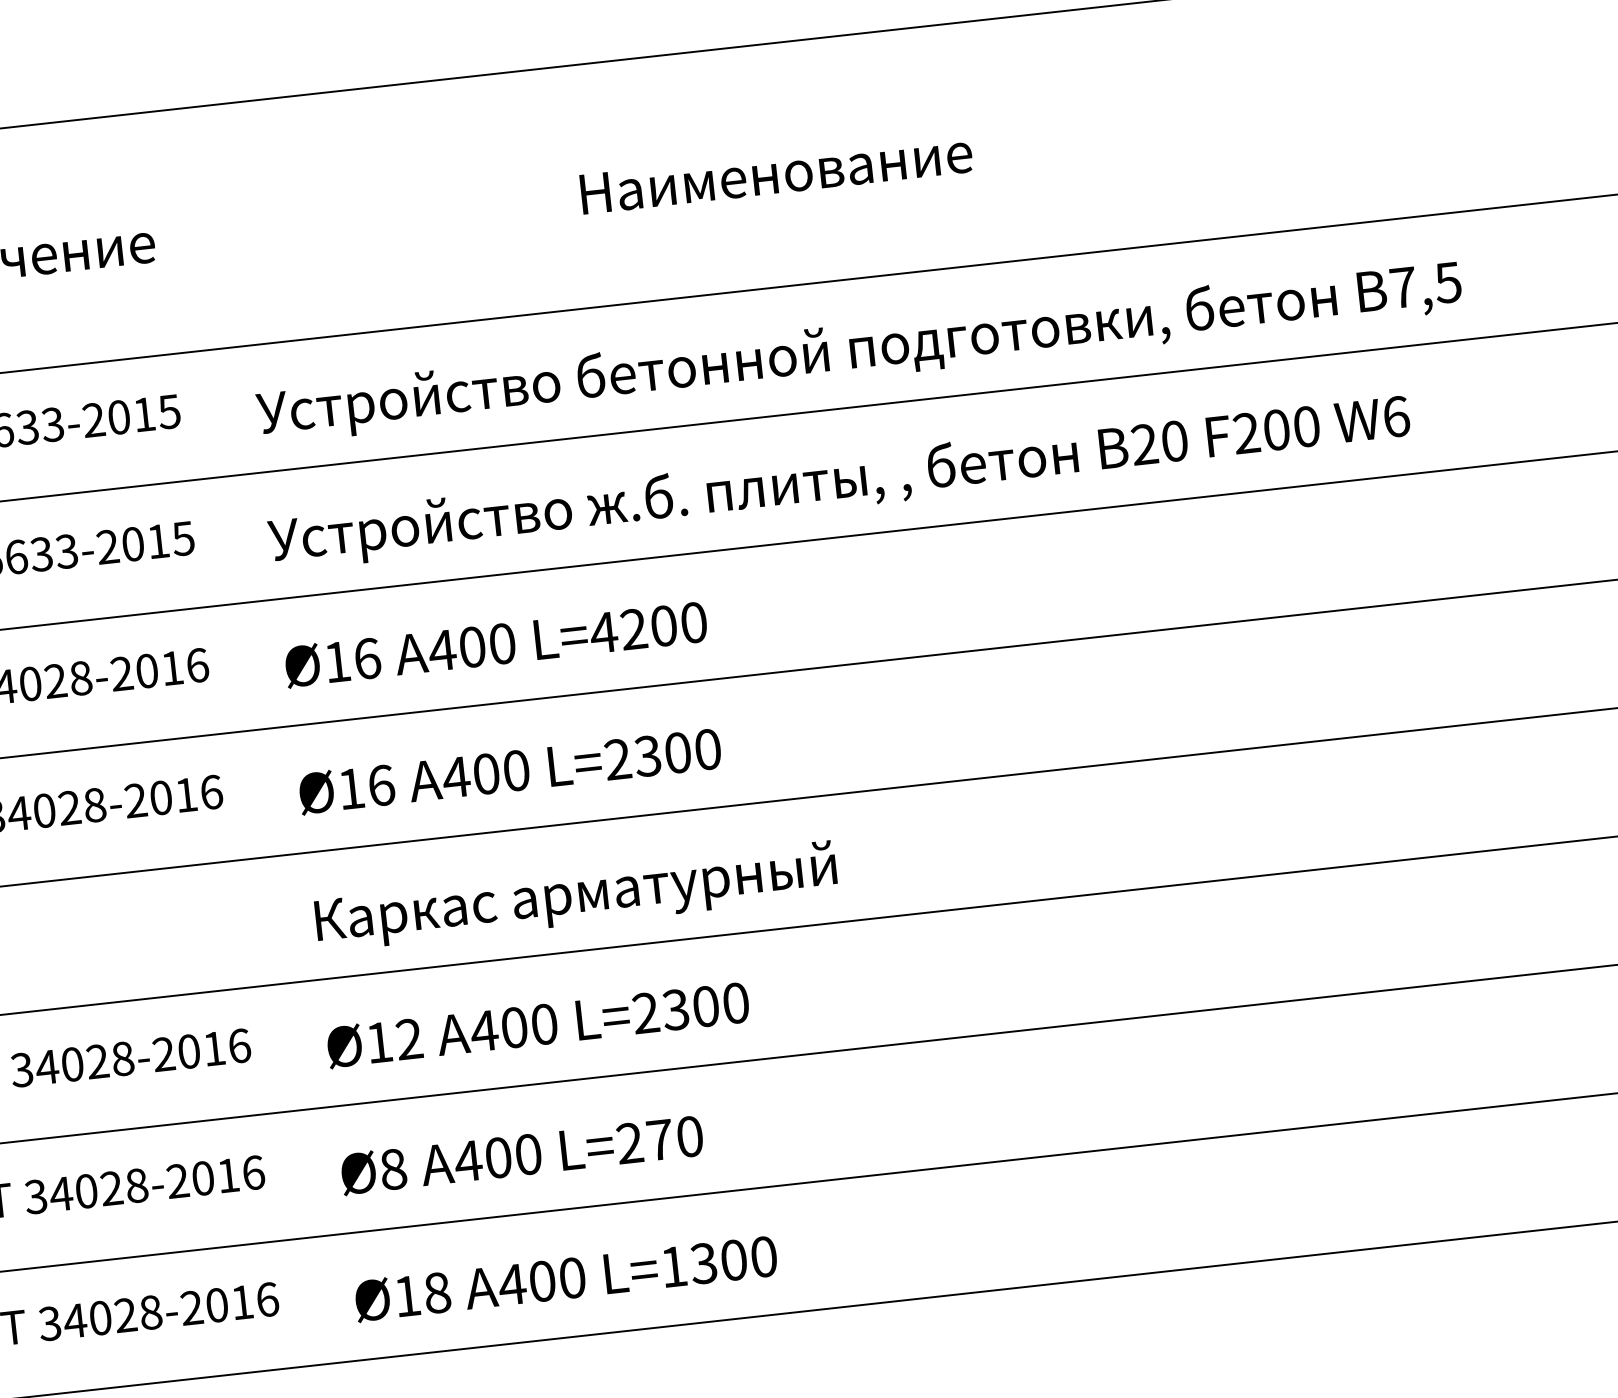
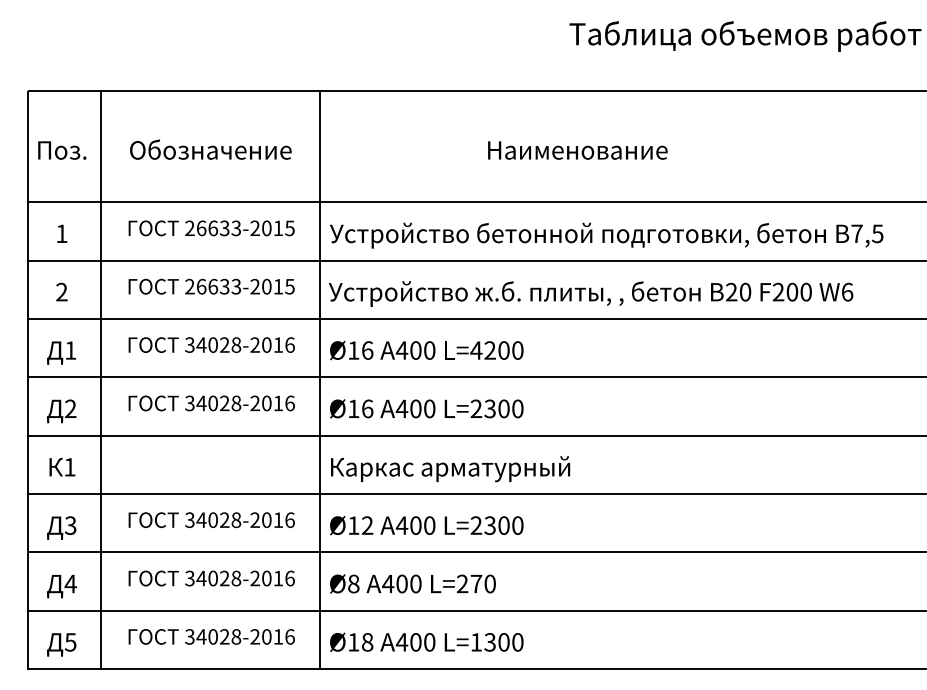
line: (270, 735) -> (319, 380), added

